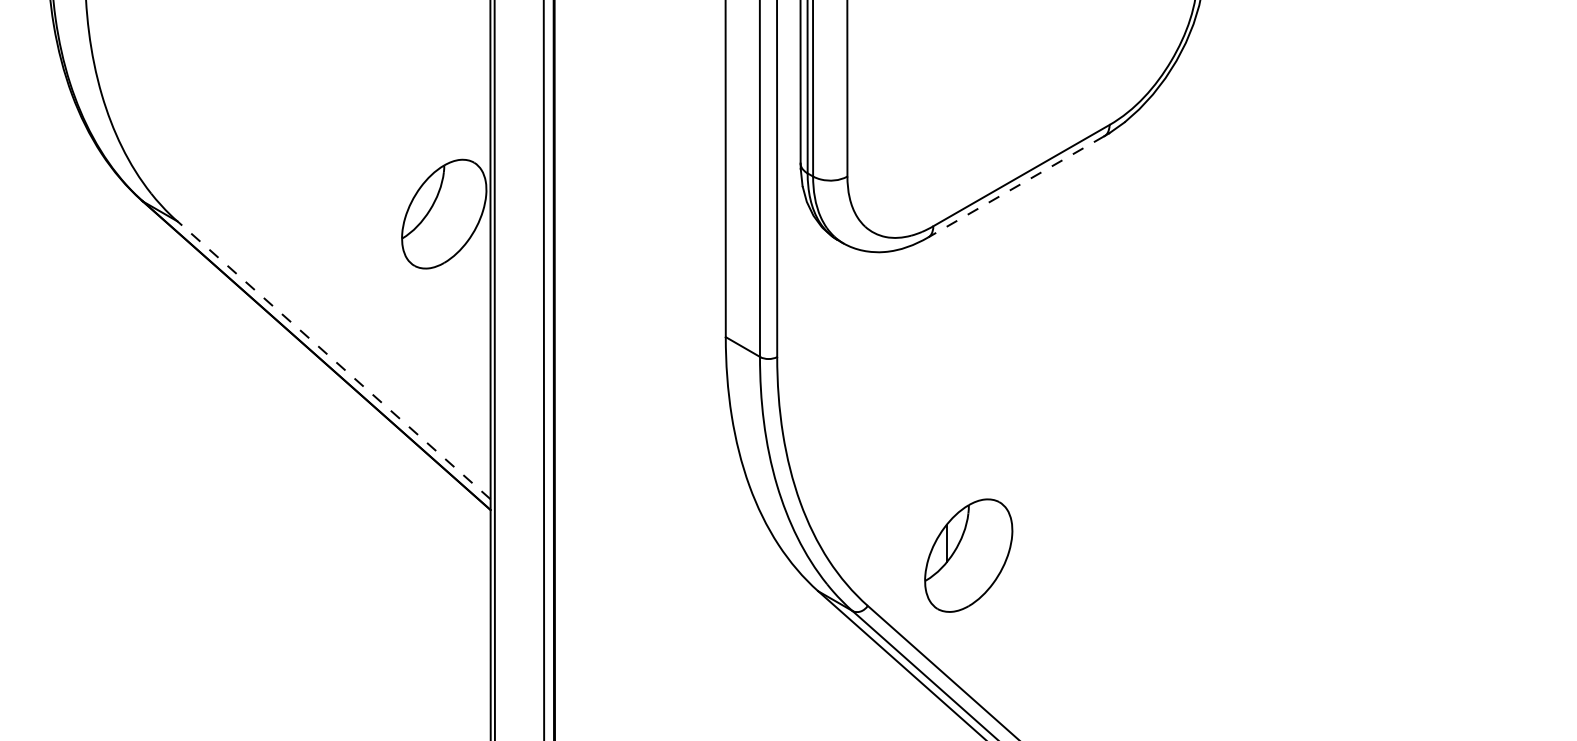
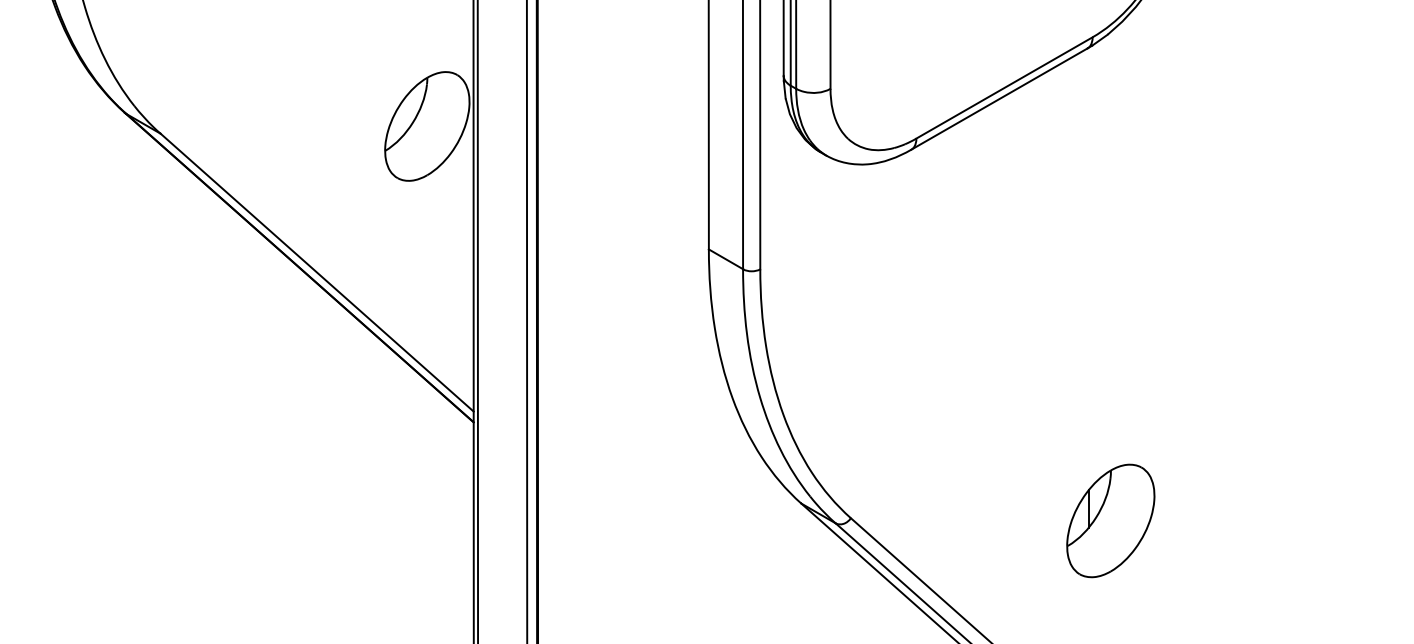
line: (1016, 186) -> (999, 98), dashed -> solid
line: (333, 360) -> (316, 272), dashed -> solid
part: (968, 555) -> (1110, 520), moved

